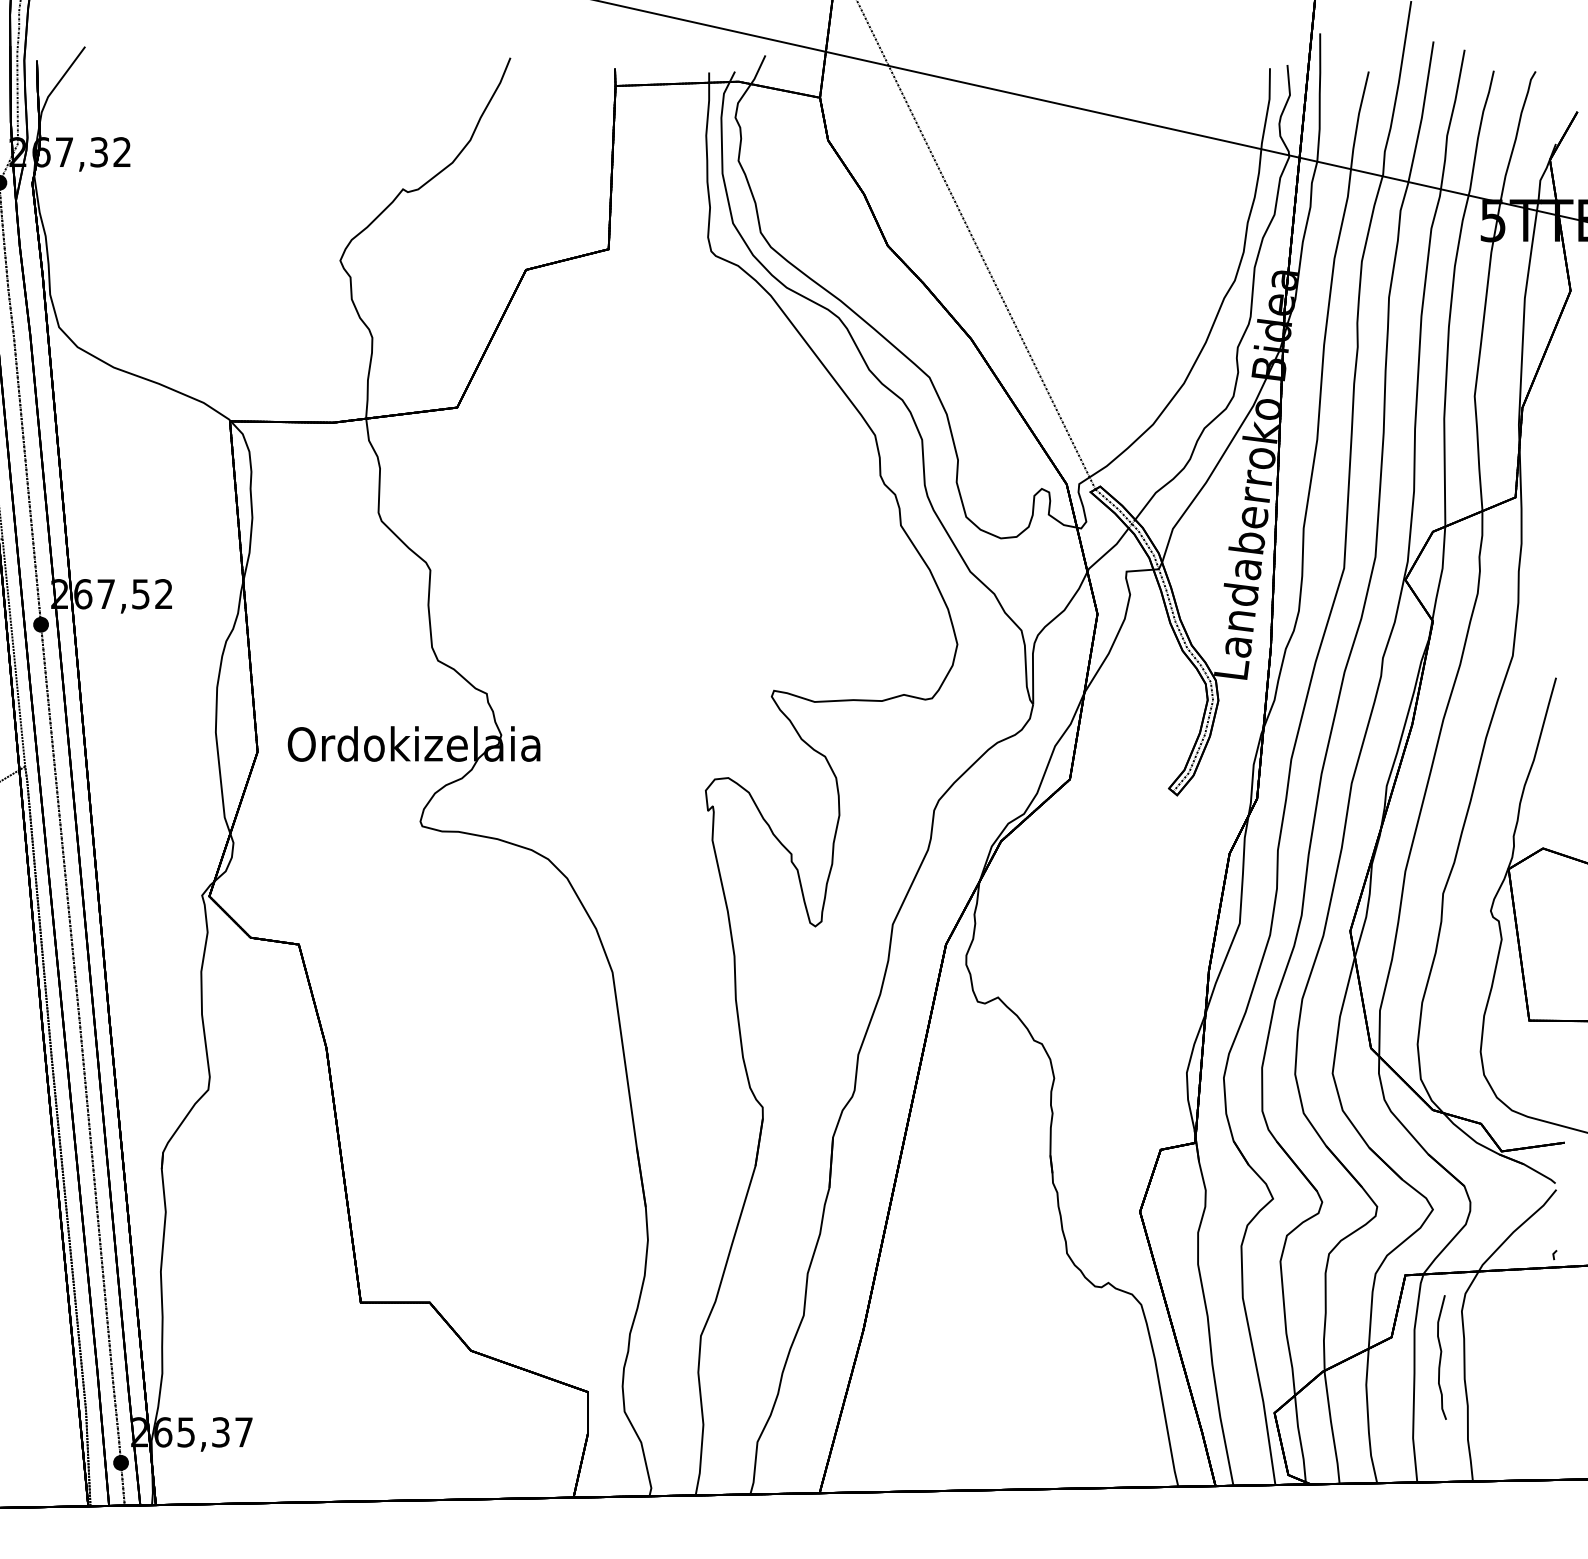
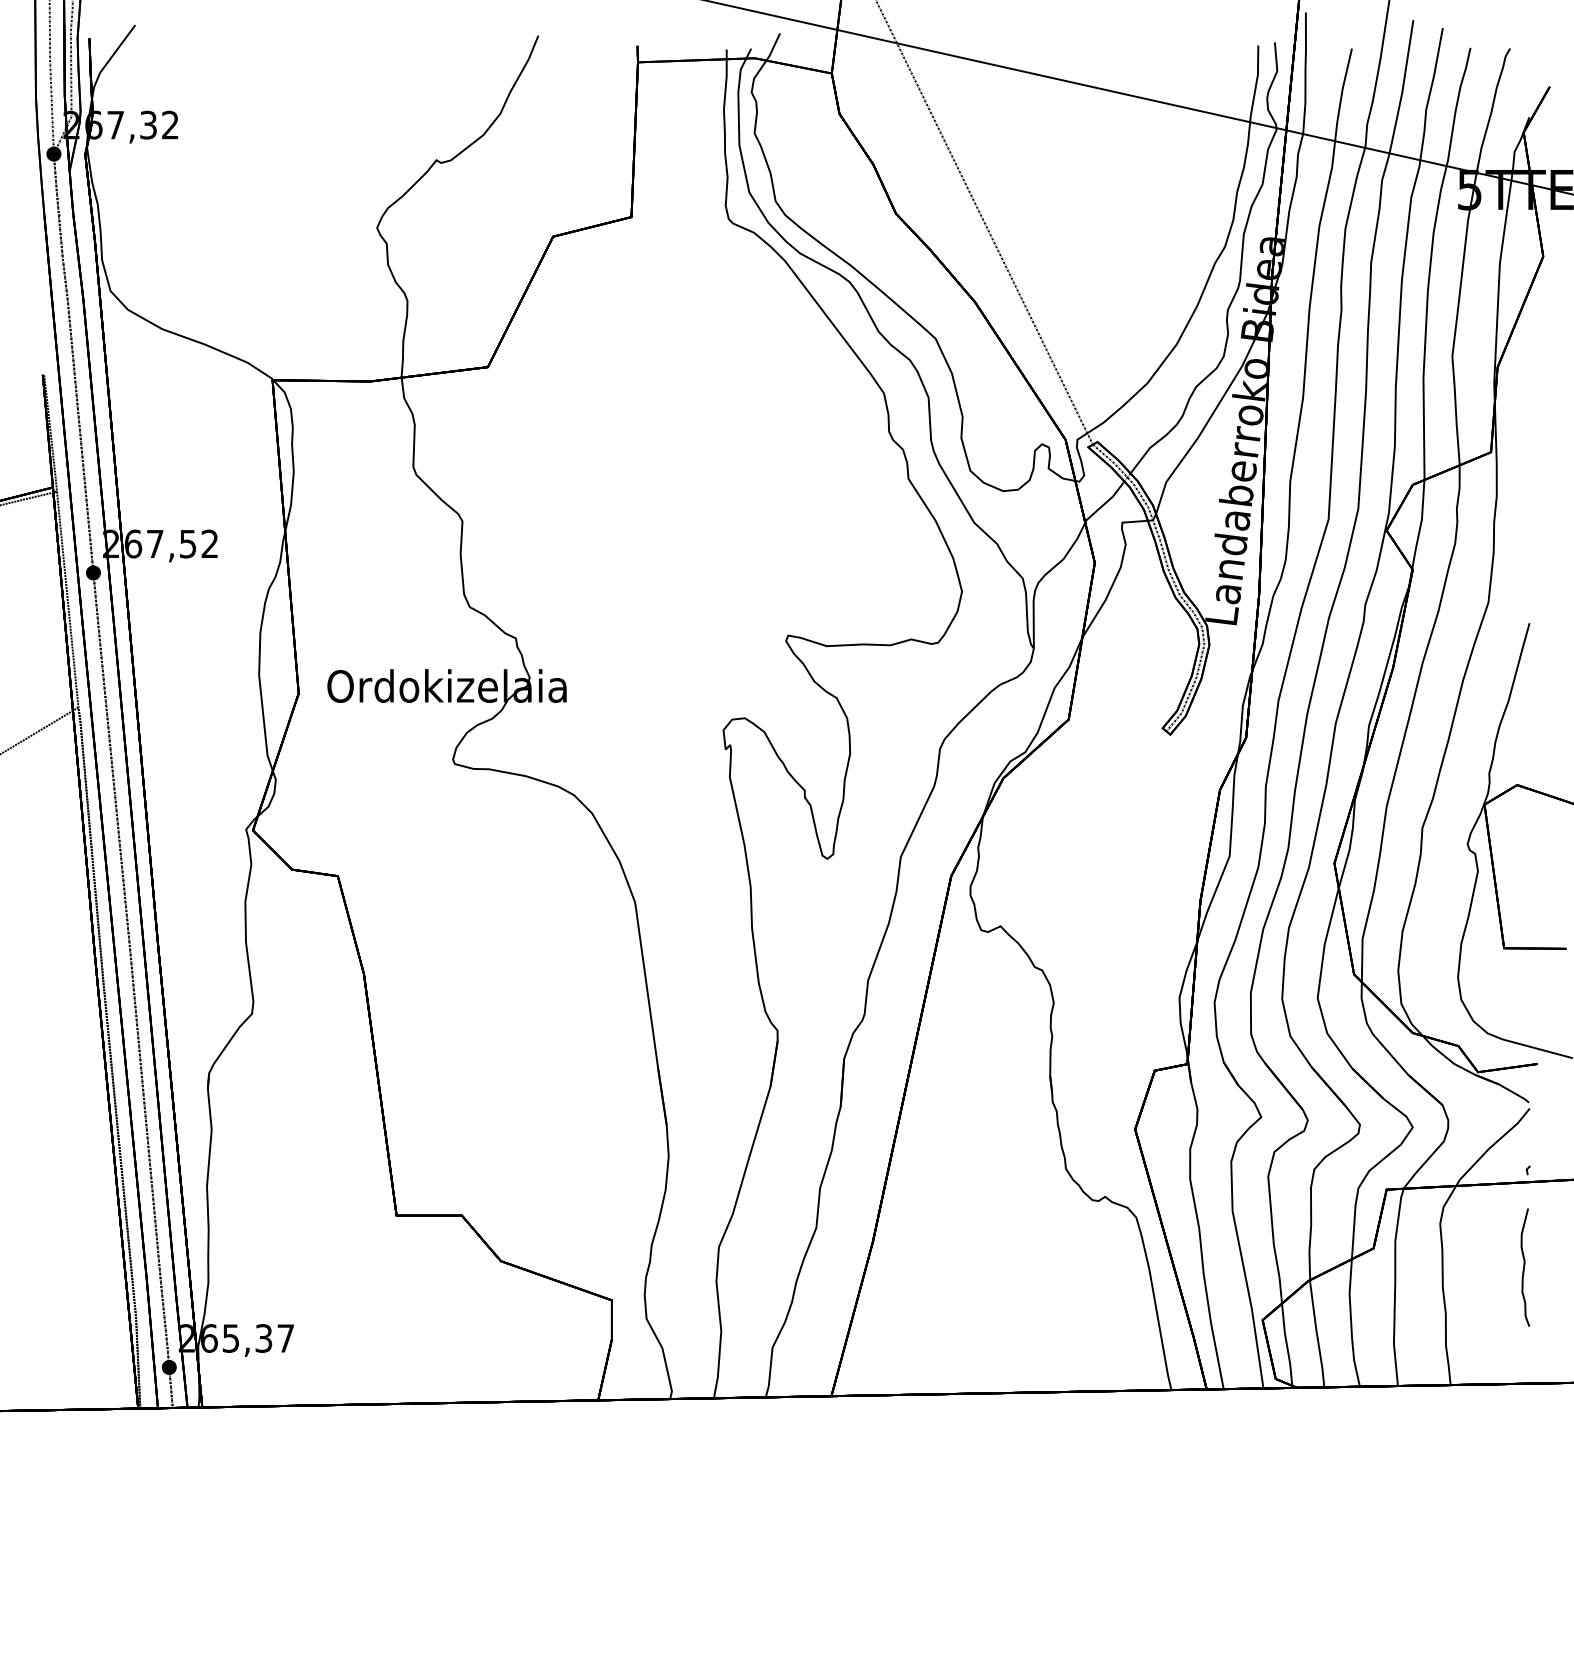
curve: (1441, 1357) -> (1524, 1267), moved

